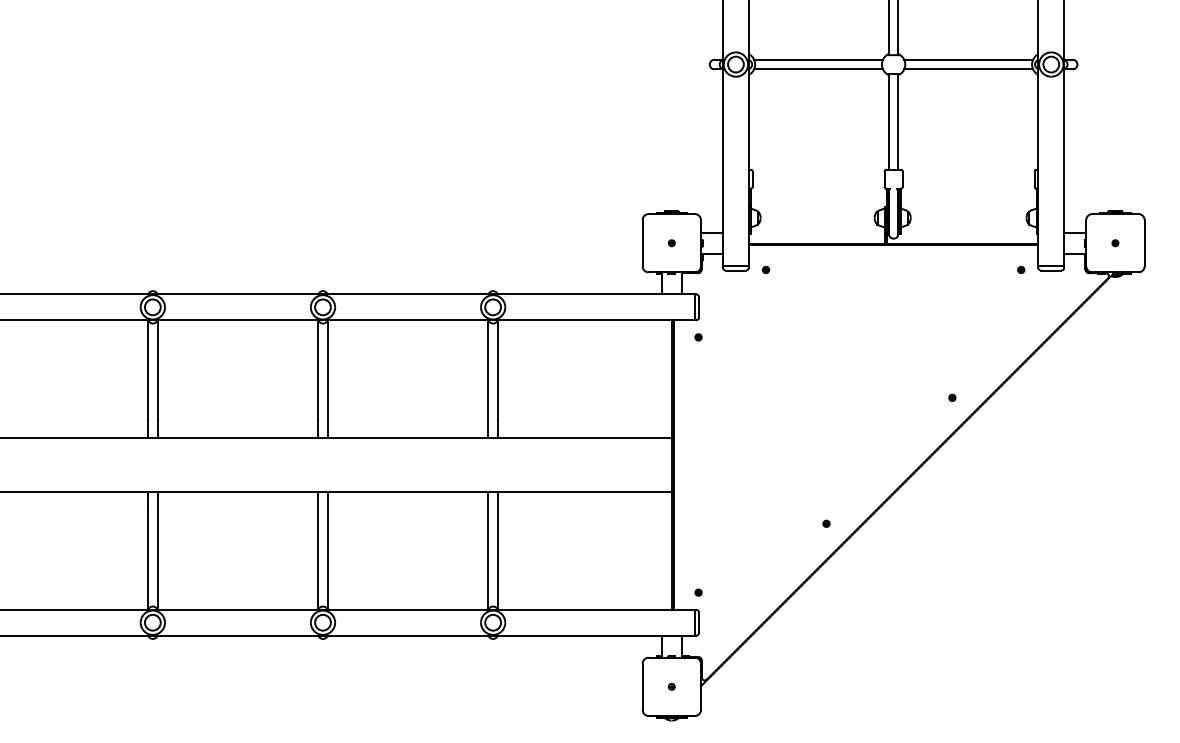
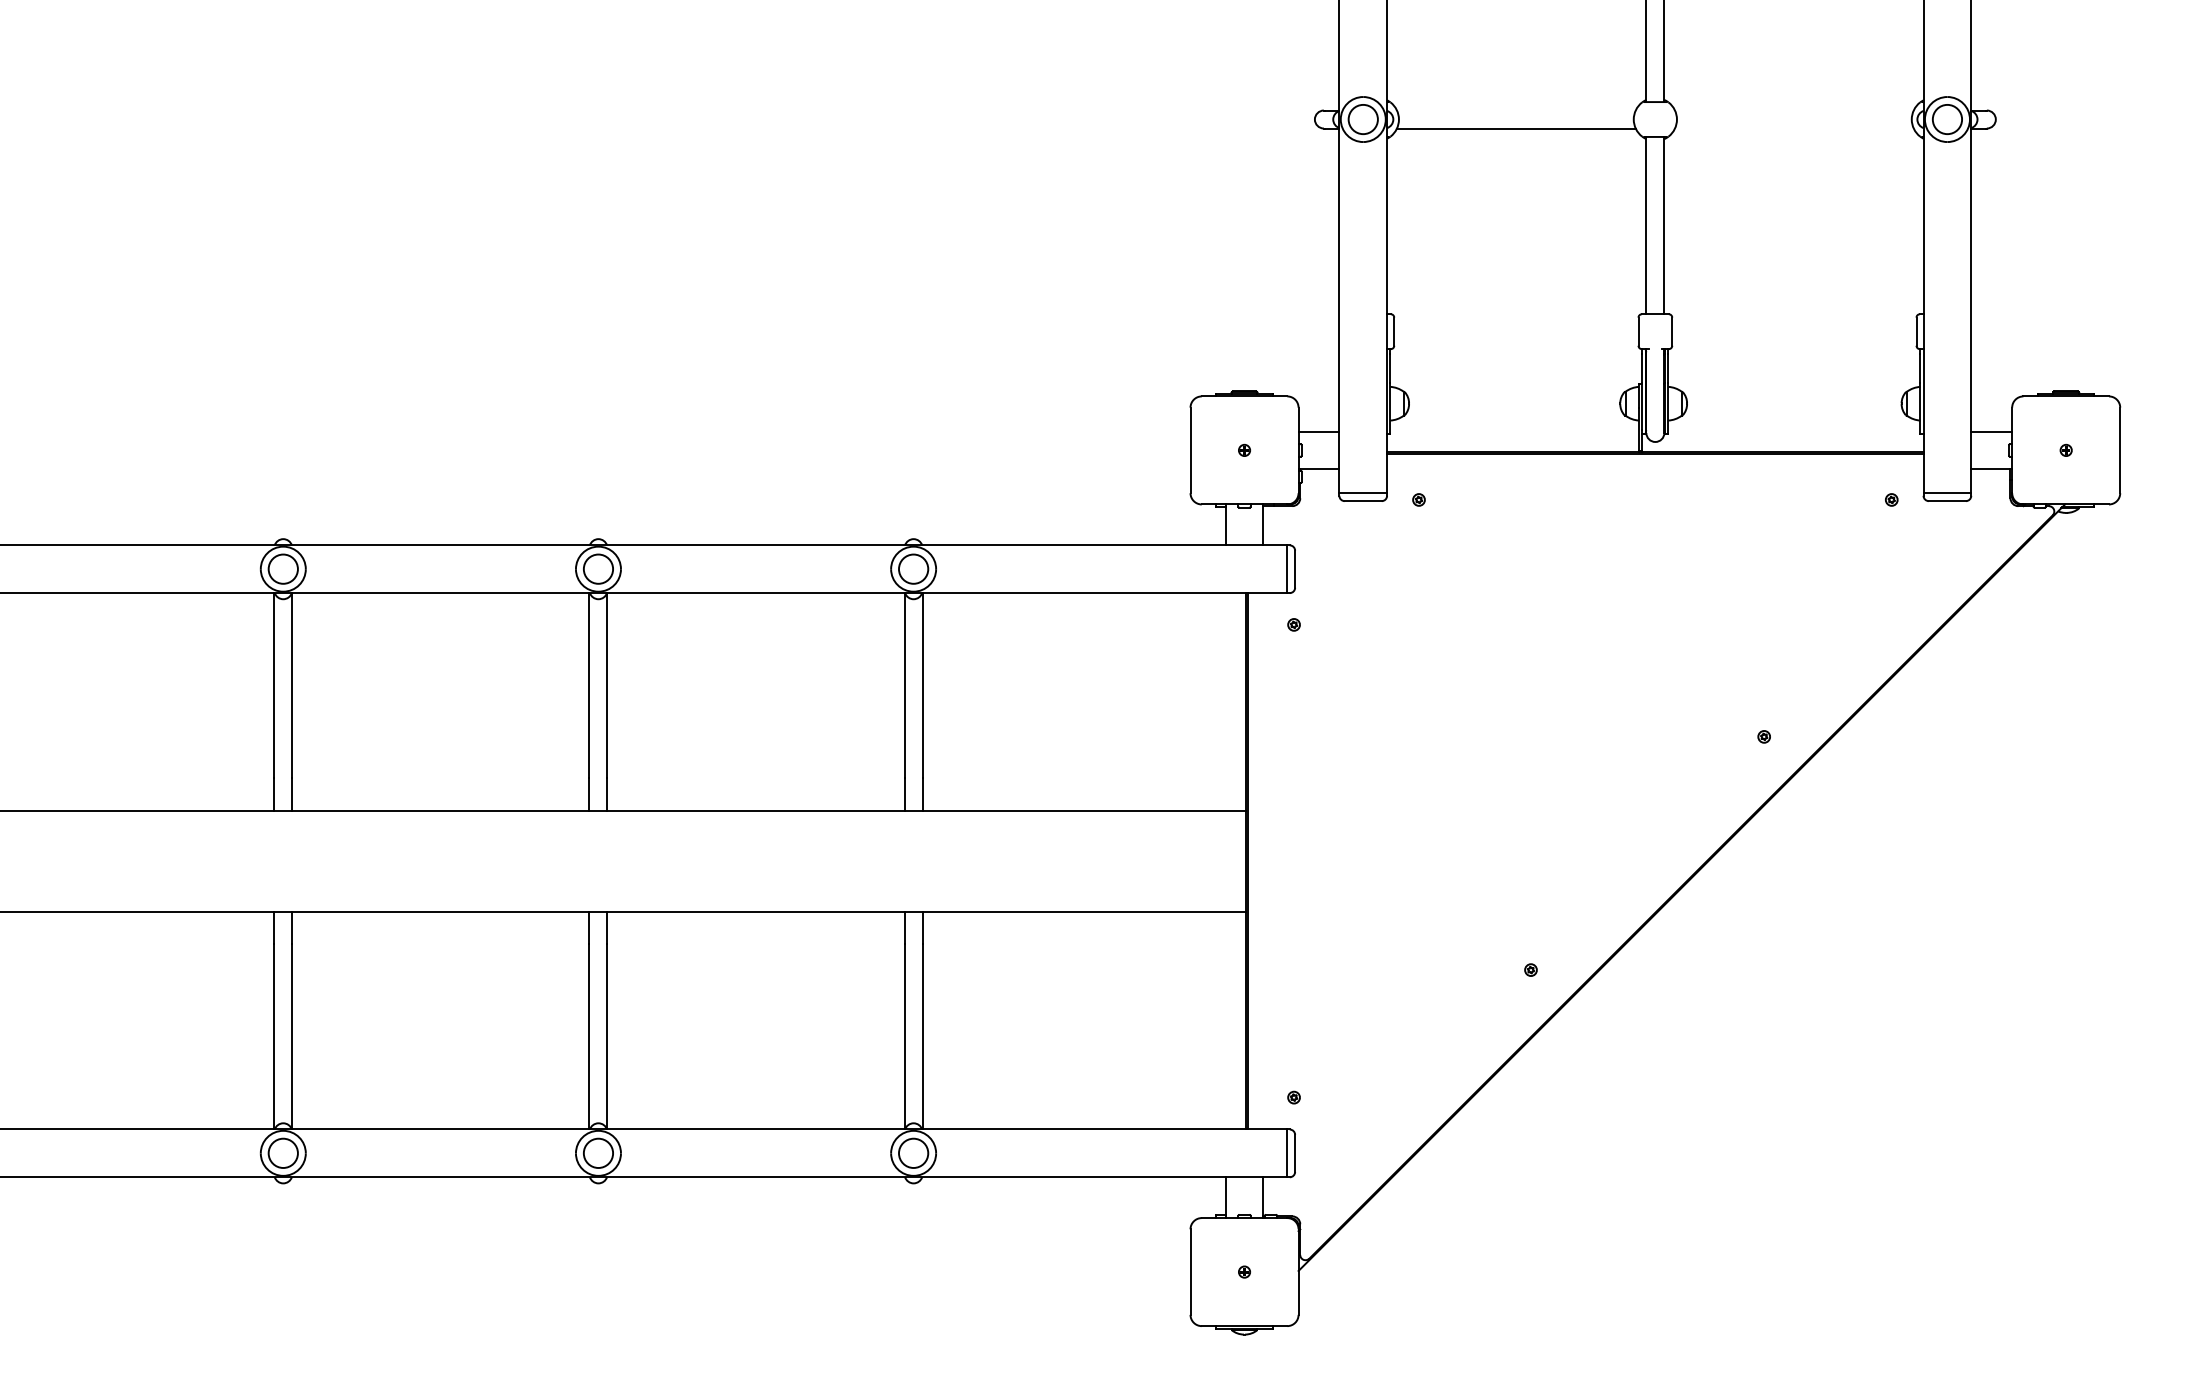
line: (818, 59) -> (1516, 110), removed
line: (968, 59) -> (1794, 110), removed
line: (968, 69) -> (1794, 128), removed

